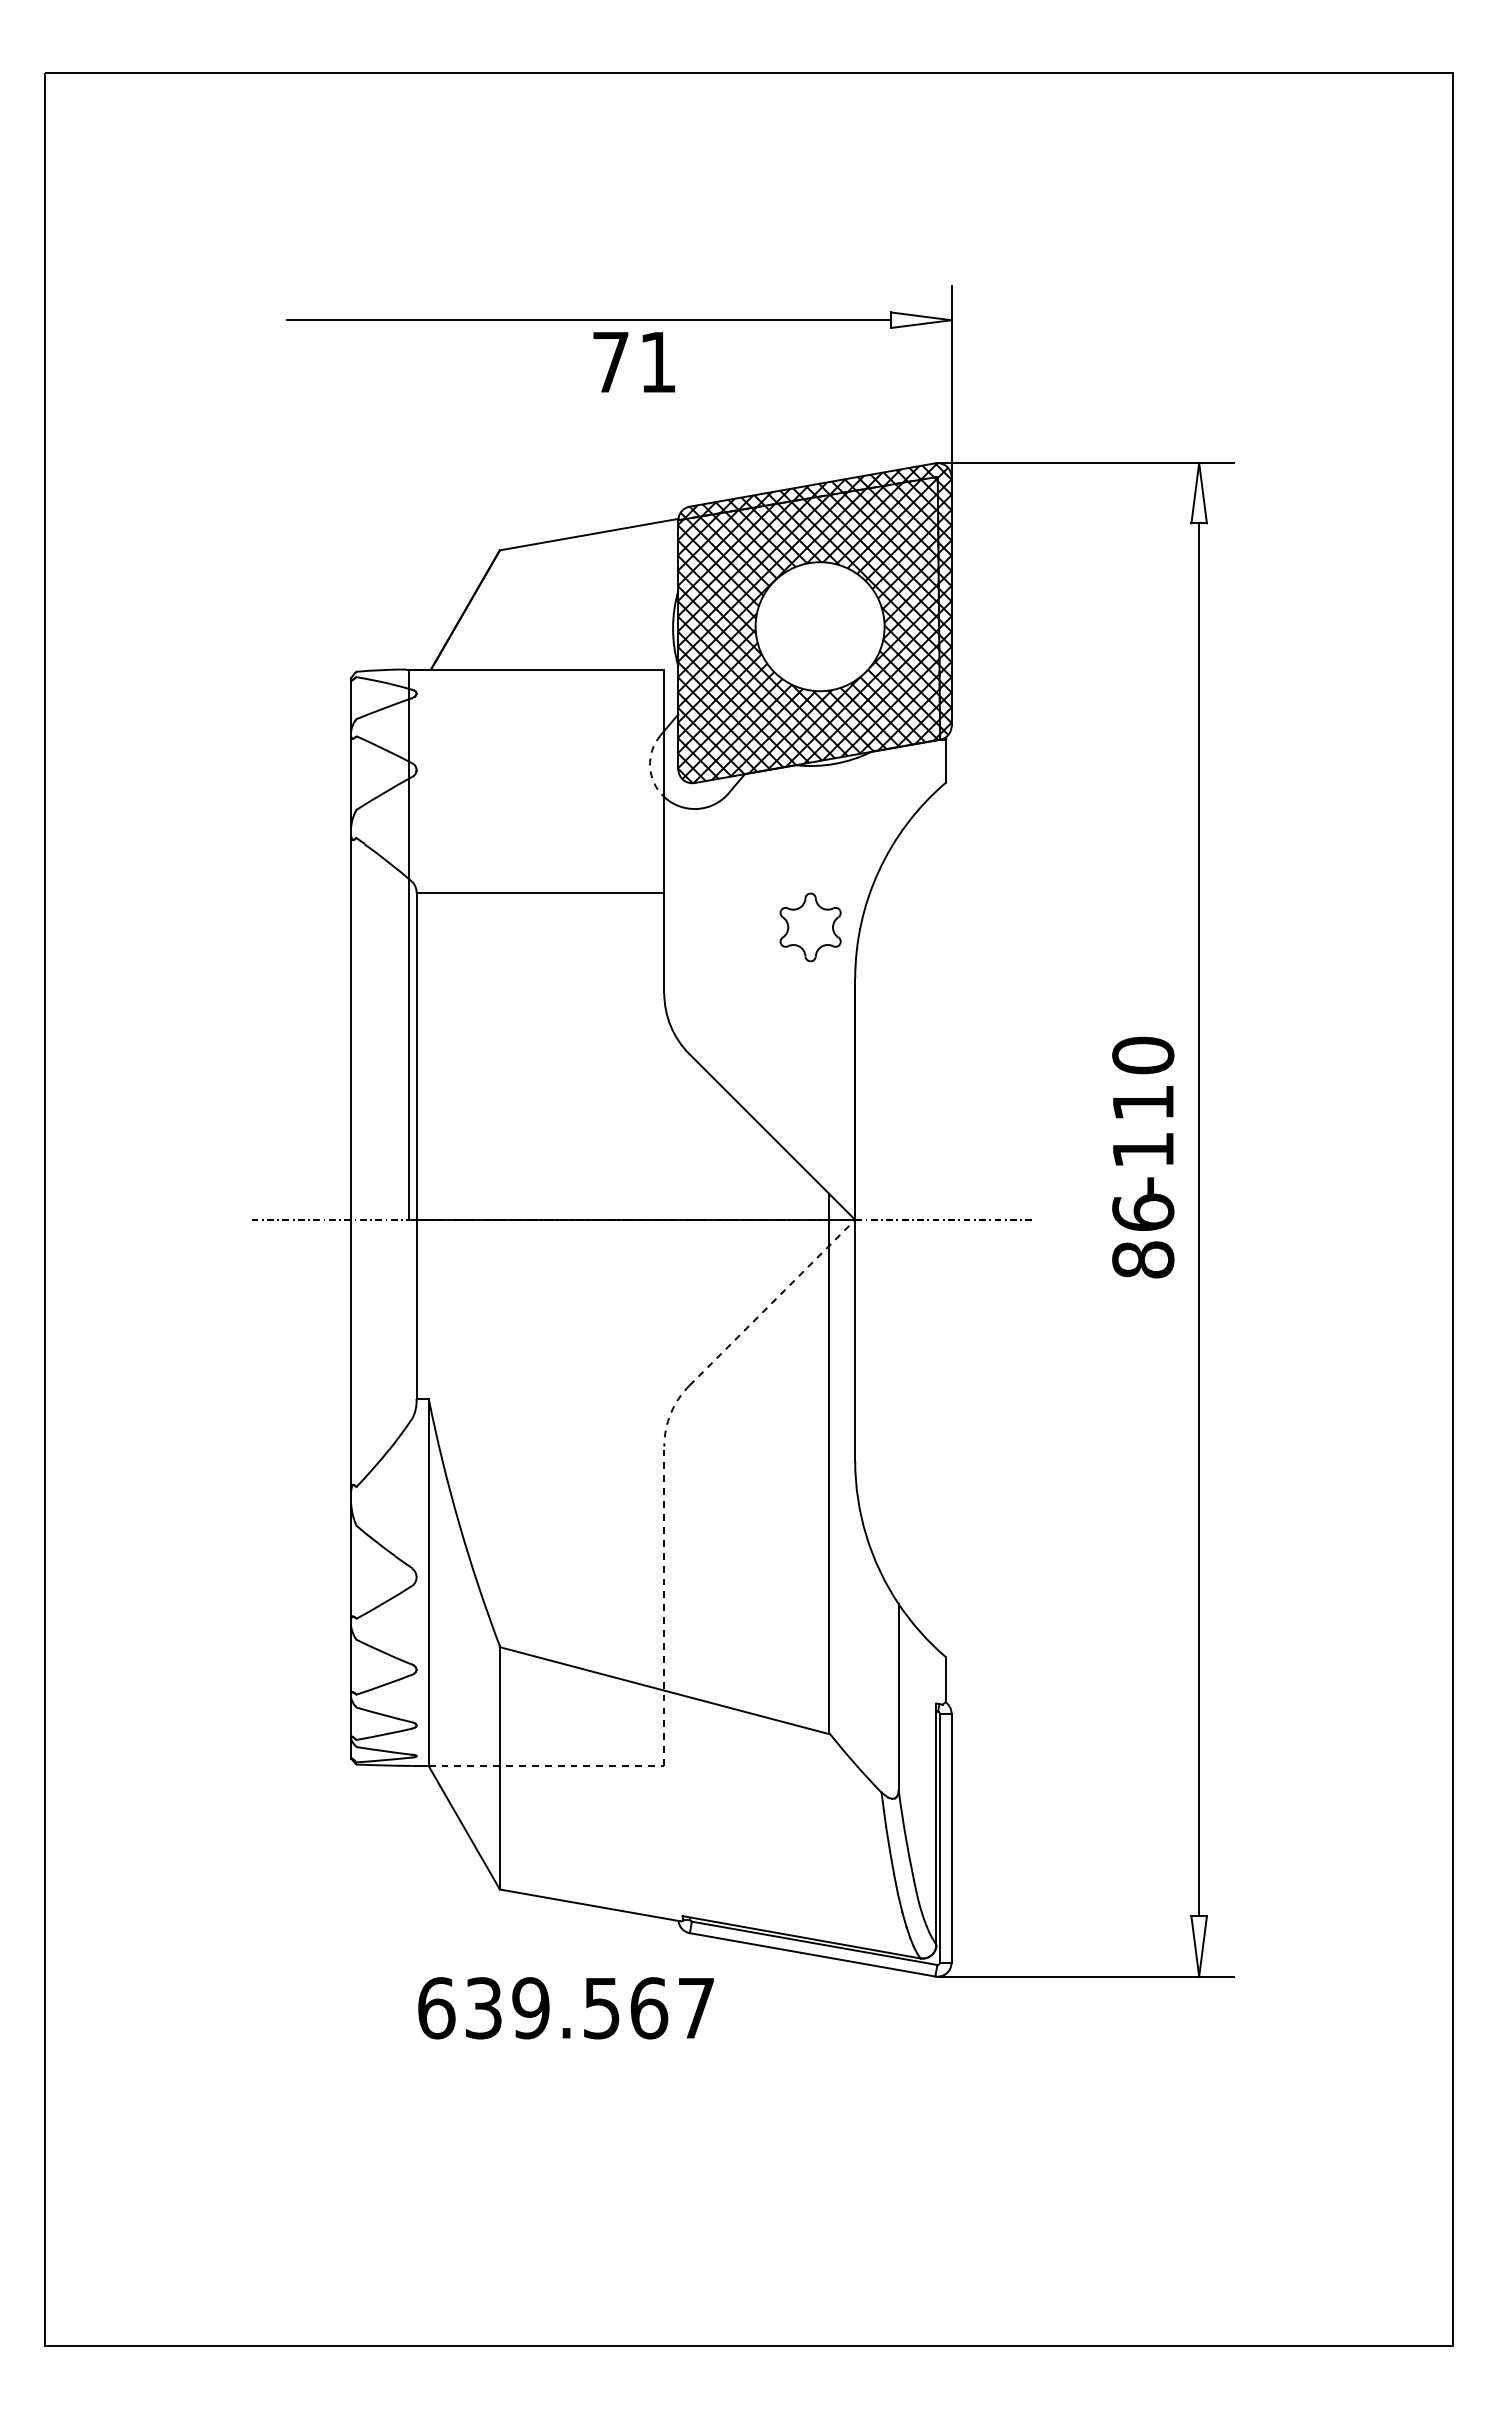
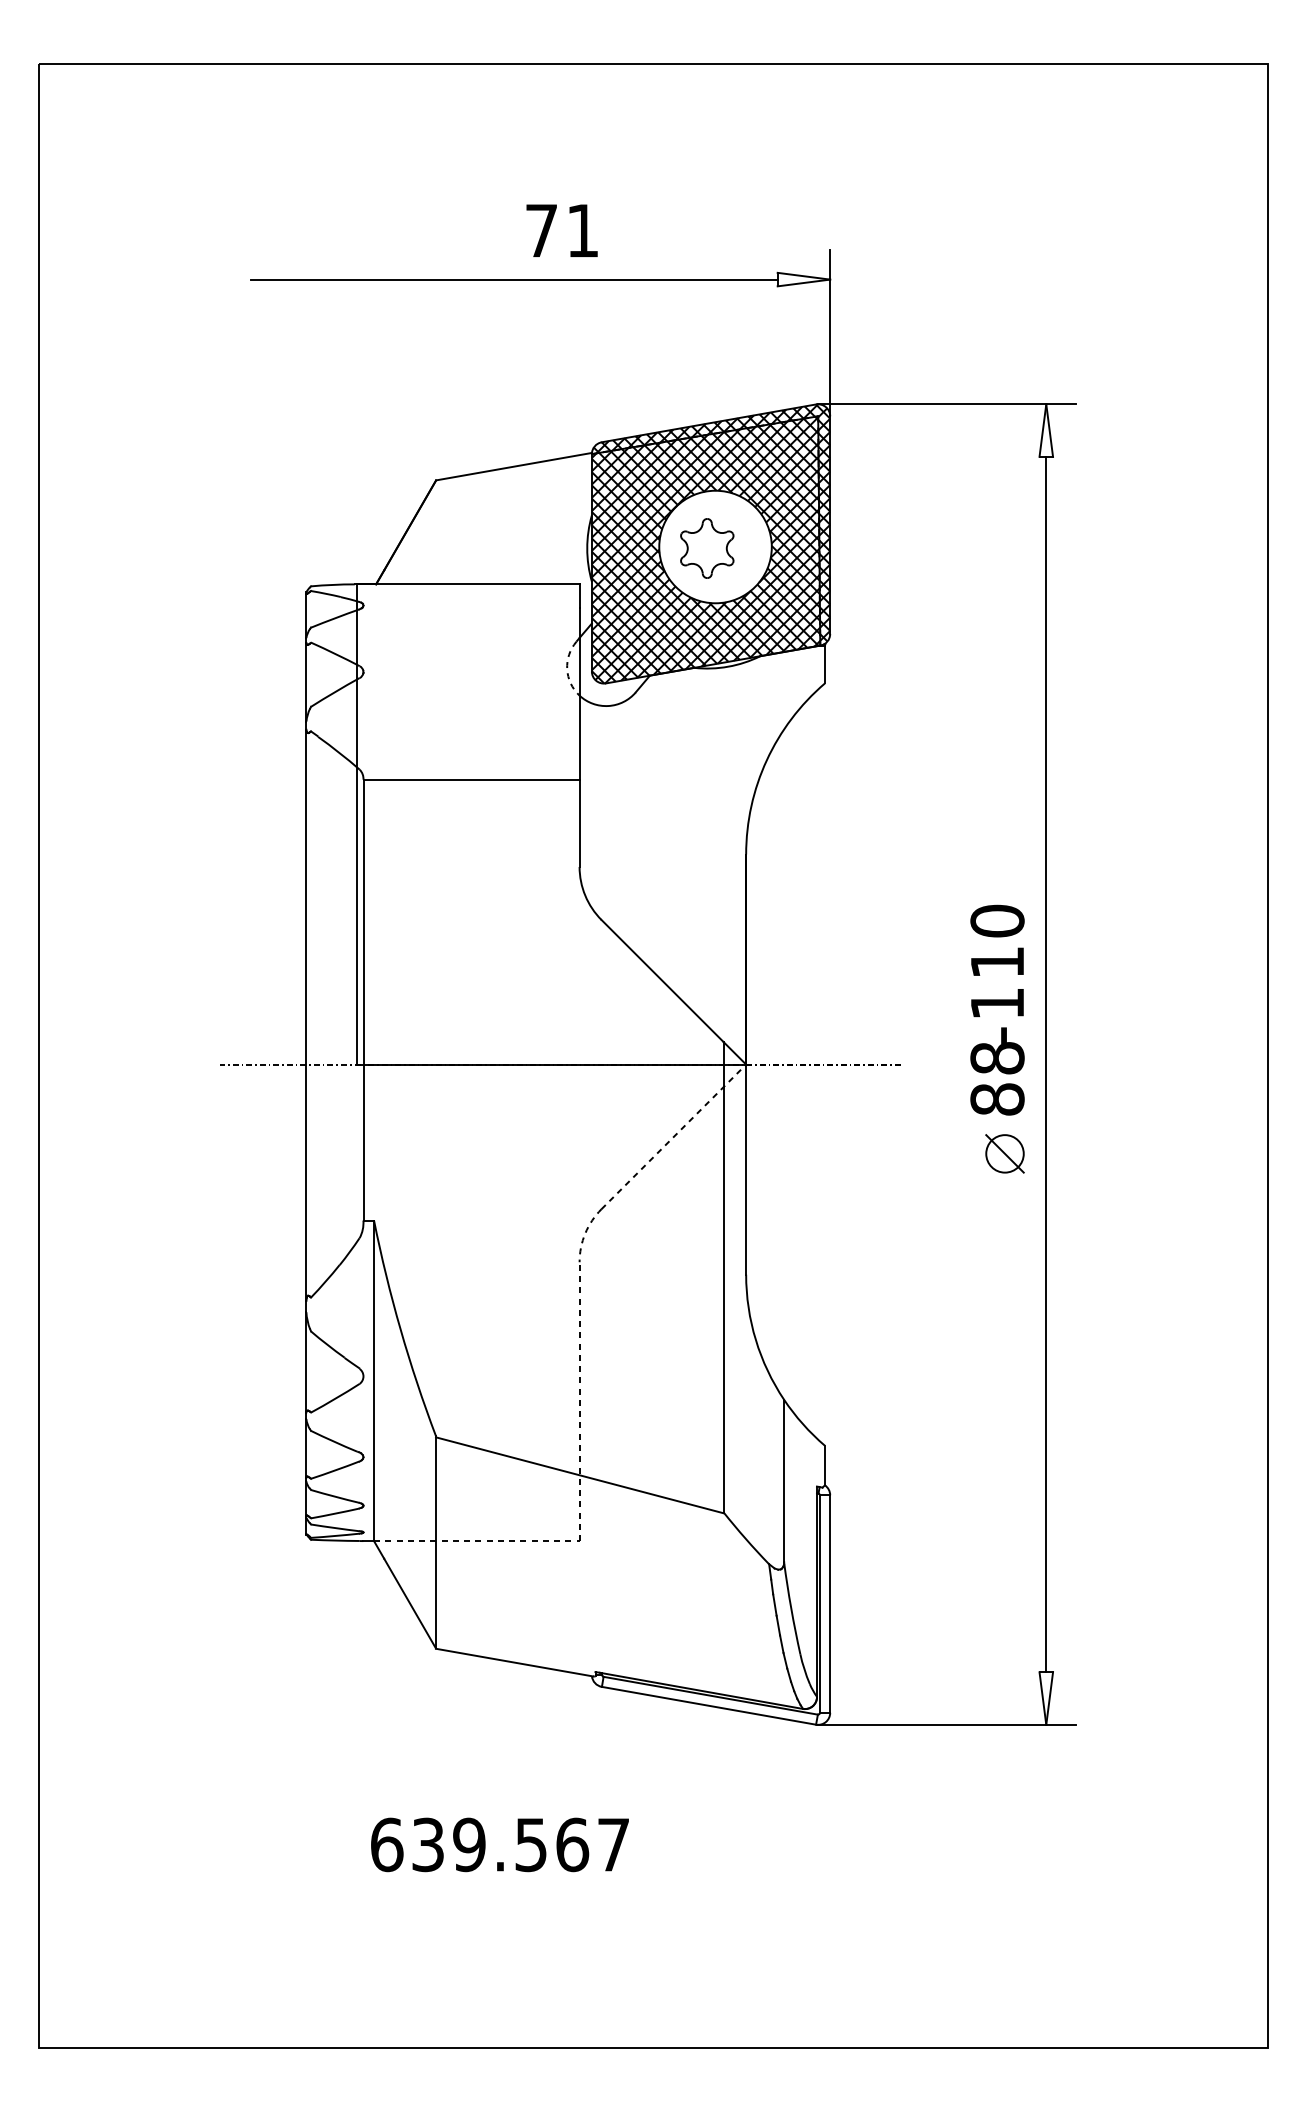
text: (633, 362) -> (561, 230), moved
part: (810, 927) -> (707, 548), moved
text: (1143, 1212) -> (997, 1058), 86 -> 88
part: (1151, 1321) -> (1004, 1153), added
text: (565, 2008) -> (499, 1845), moved

